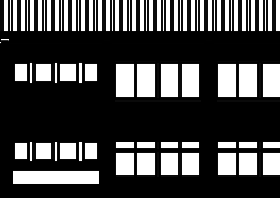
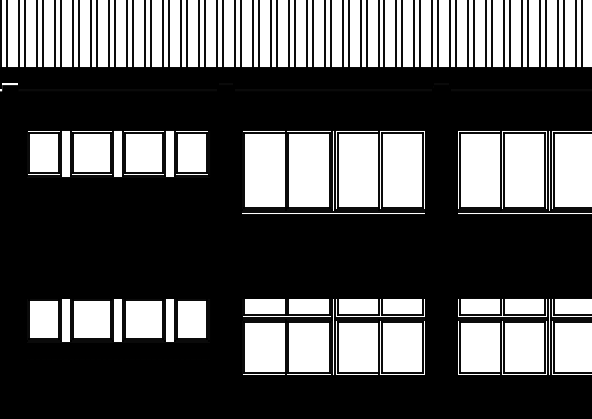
hatch: (55, 176) -> (117, 373), added

